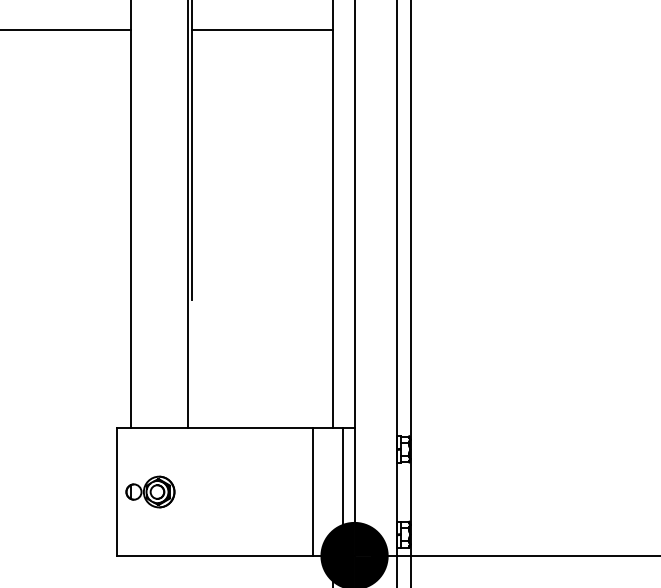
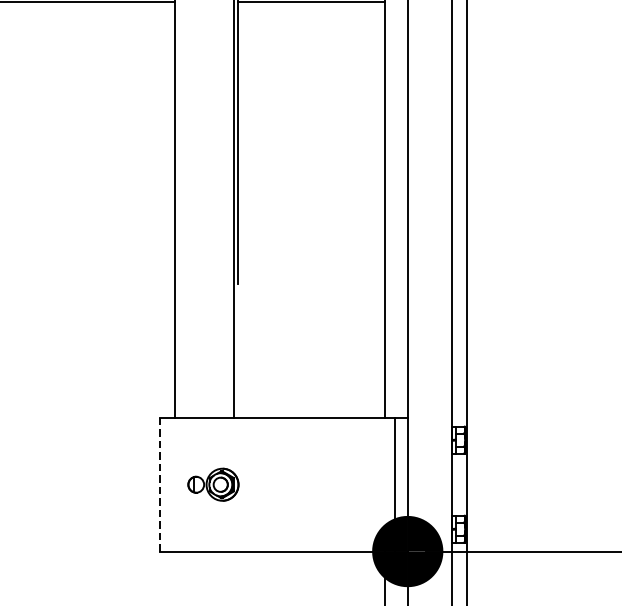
part: (150, 491) -> (213, 484), moved
line: (116, 492) -> (159, 485), solid -> dashed
line: (312, 492) -> (363, 485), removed

